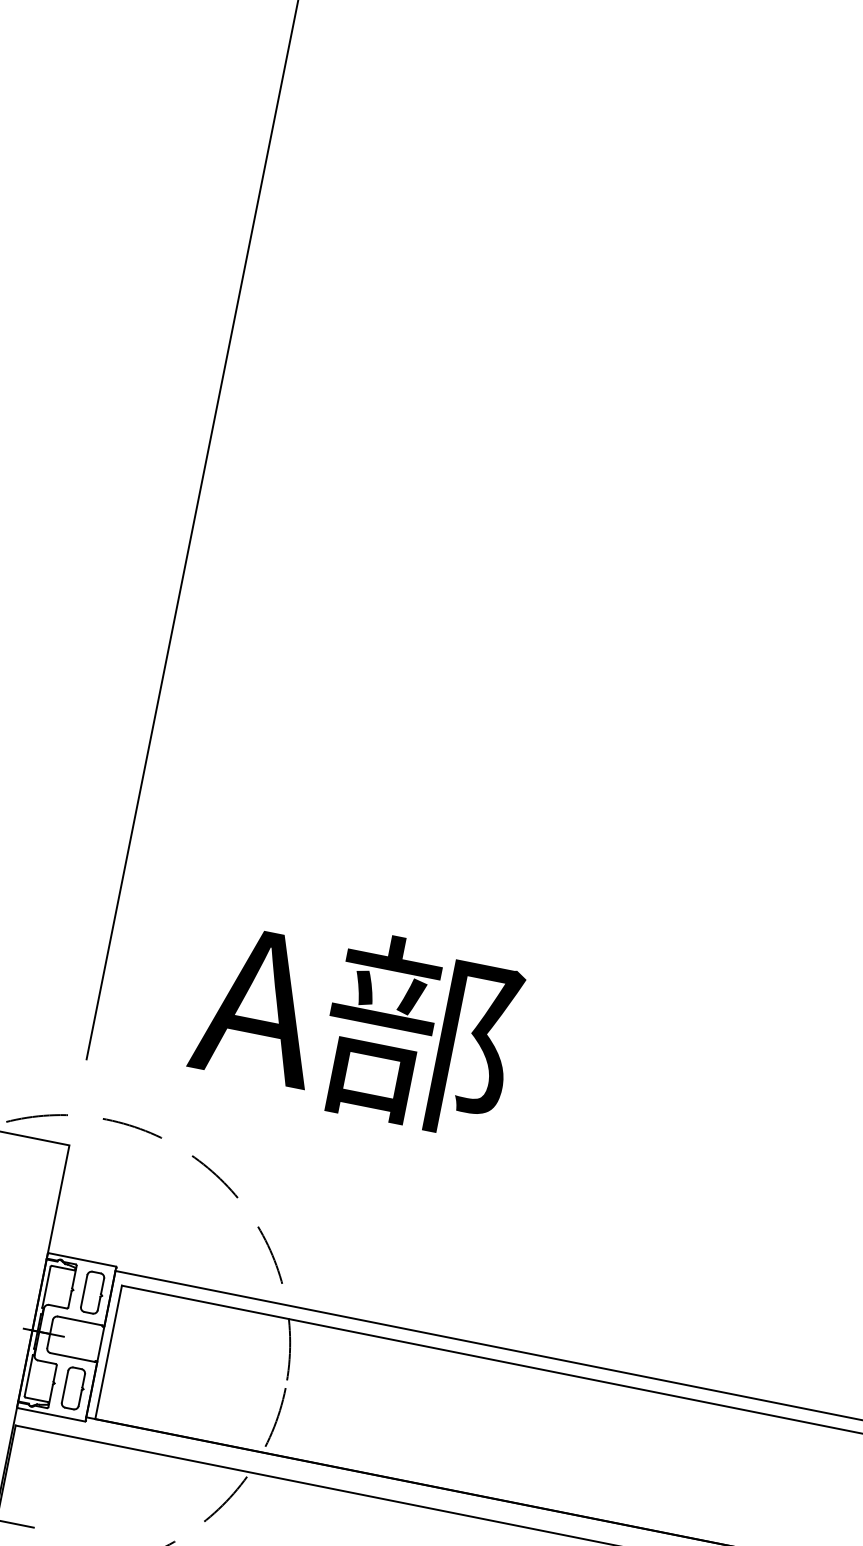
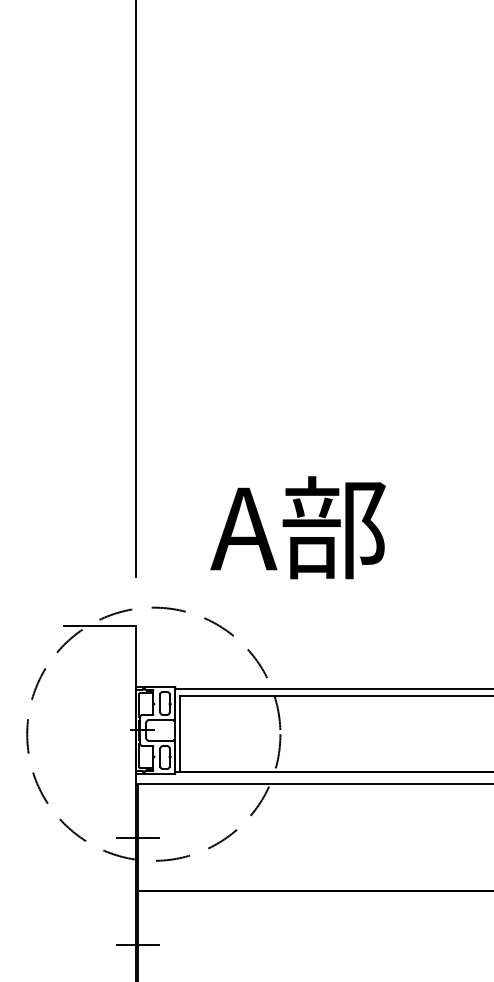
text: (355, 1021) -> (297, 527), moved

